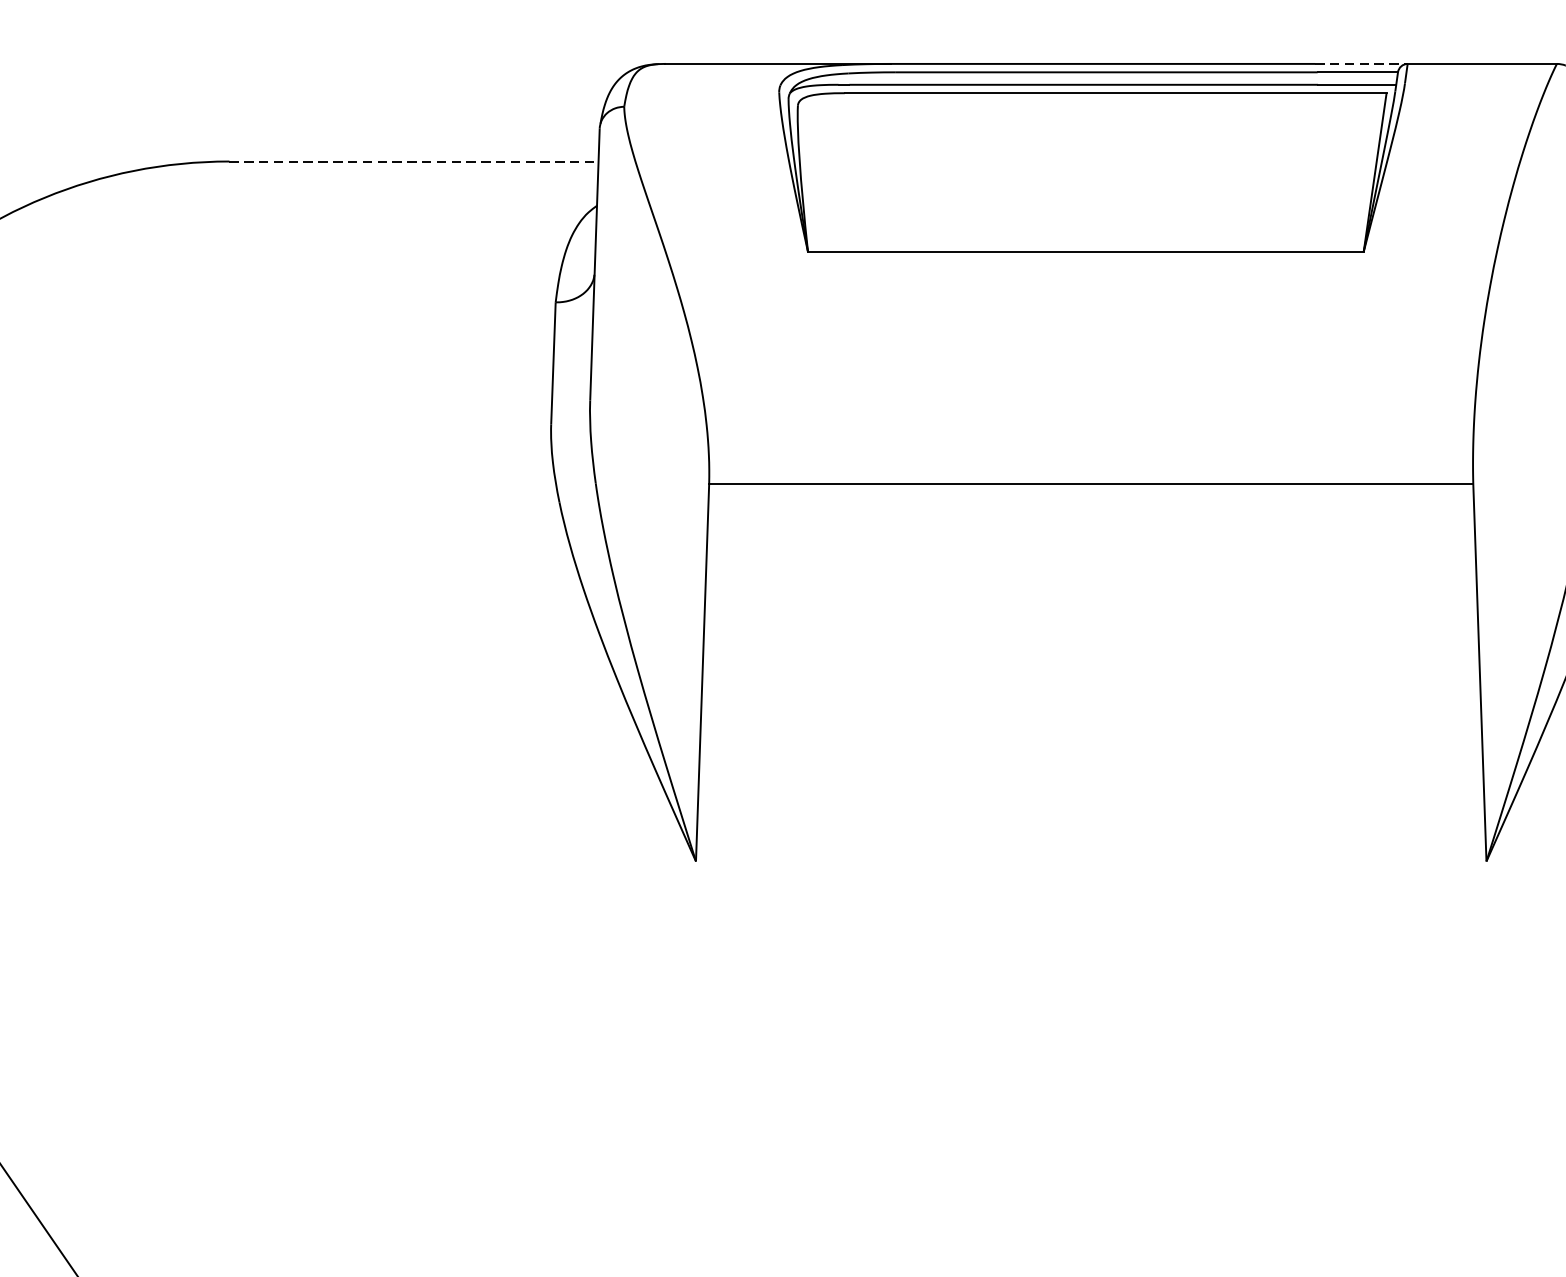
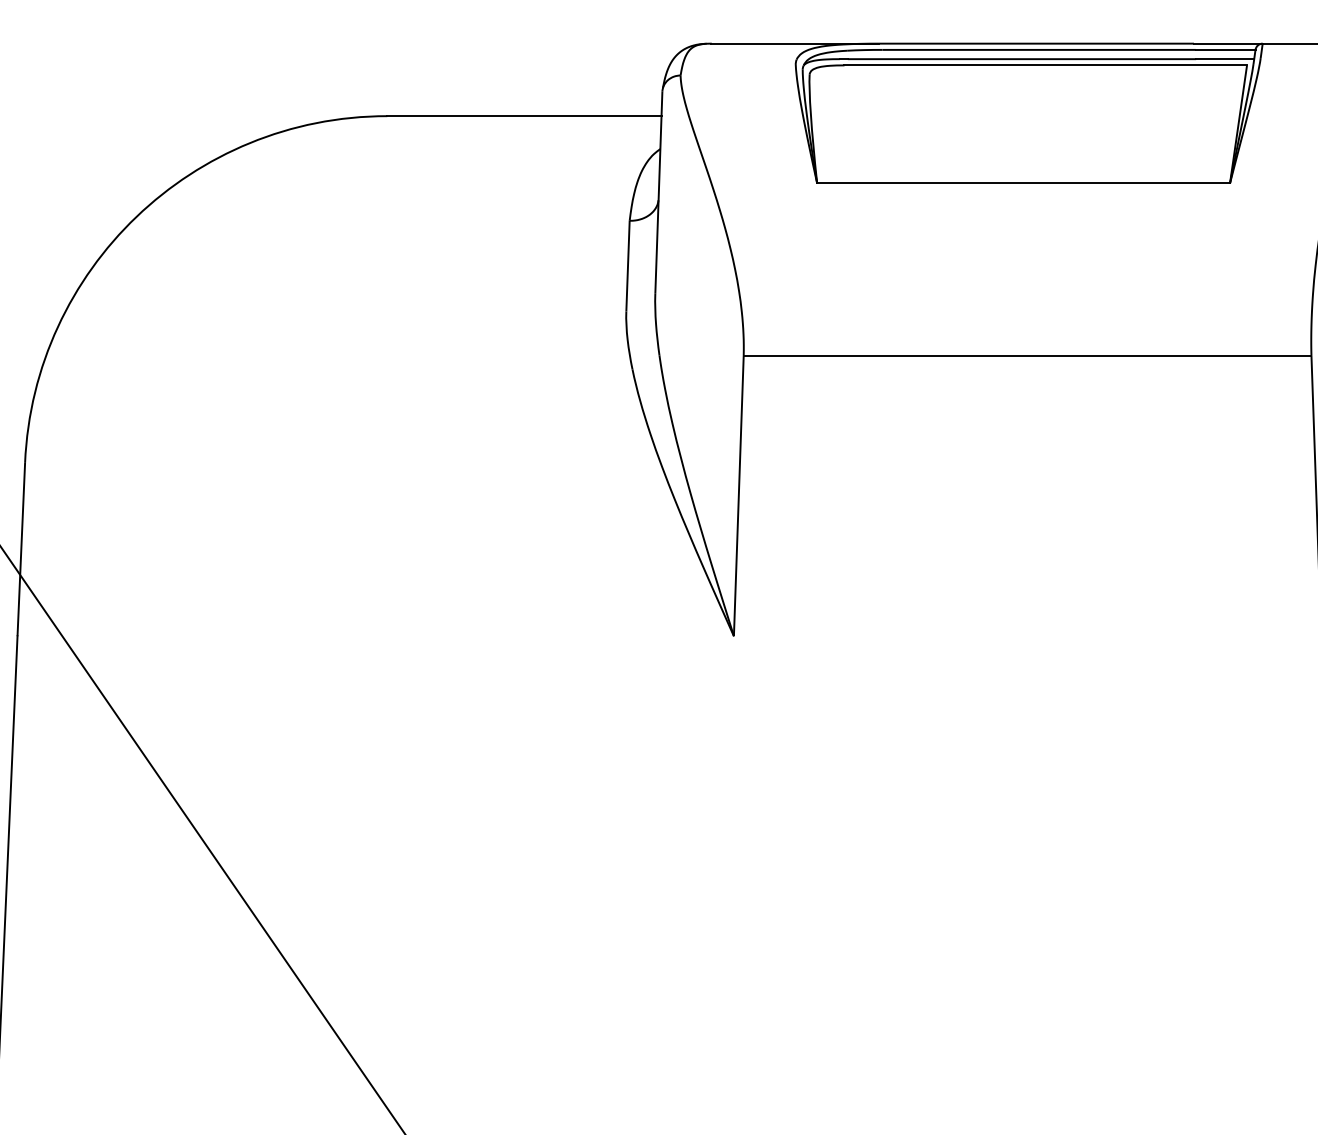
line: (1361, 63) -> (1228, 43), dashed -> solid
line: (414, 161) -> (524, 116), dashed -> solid

